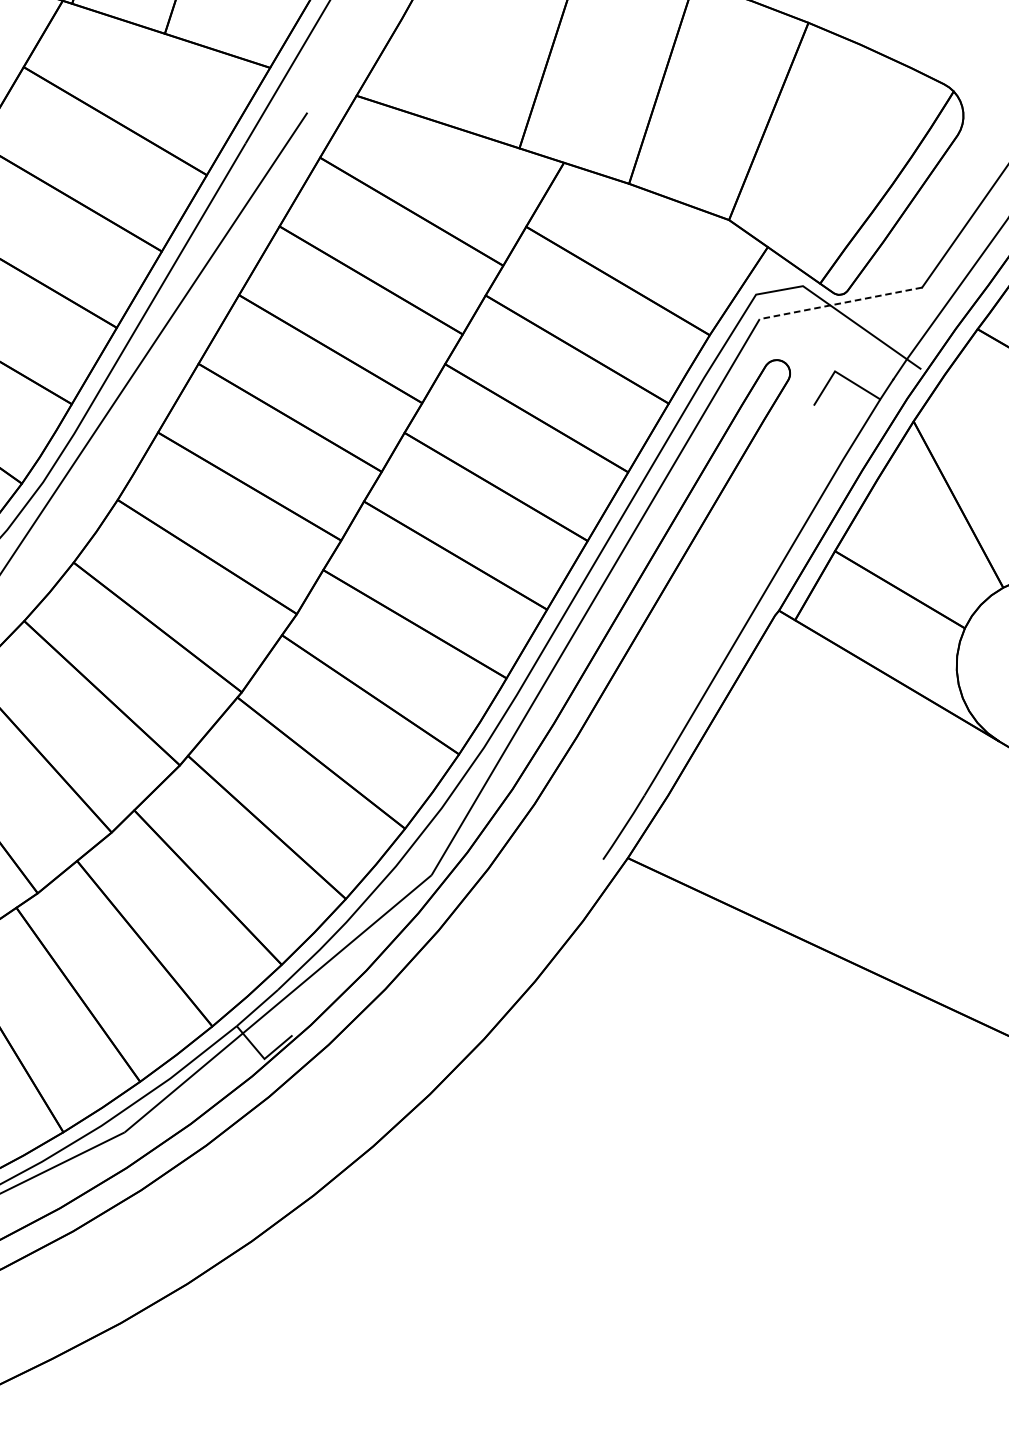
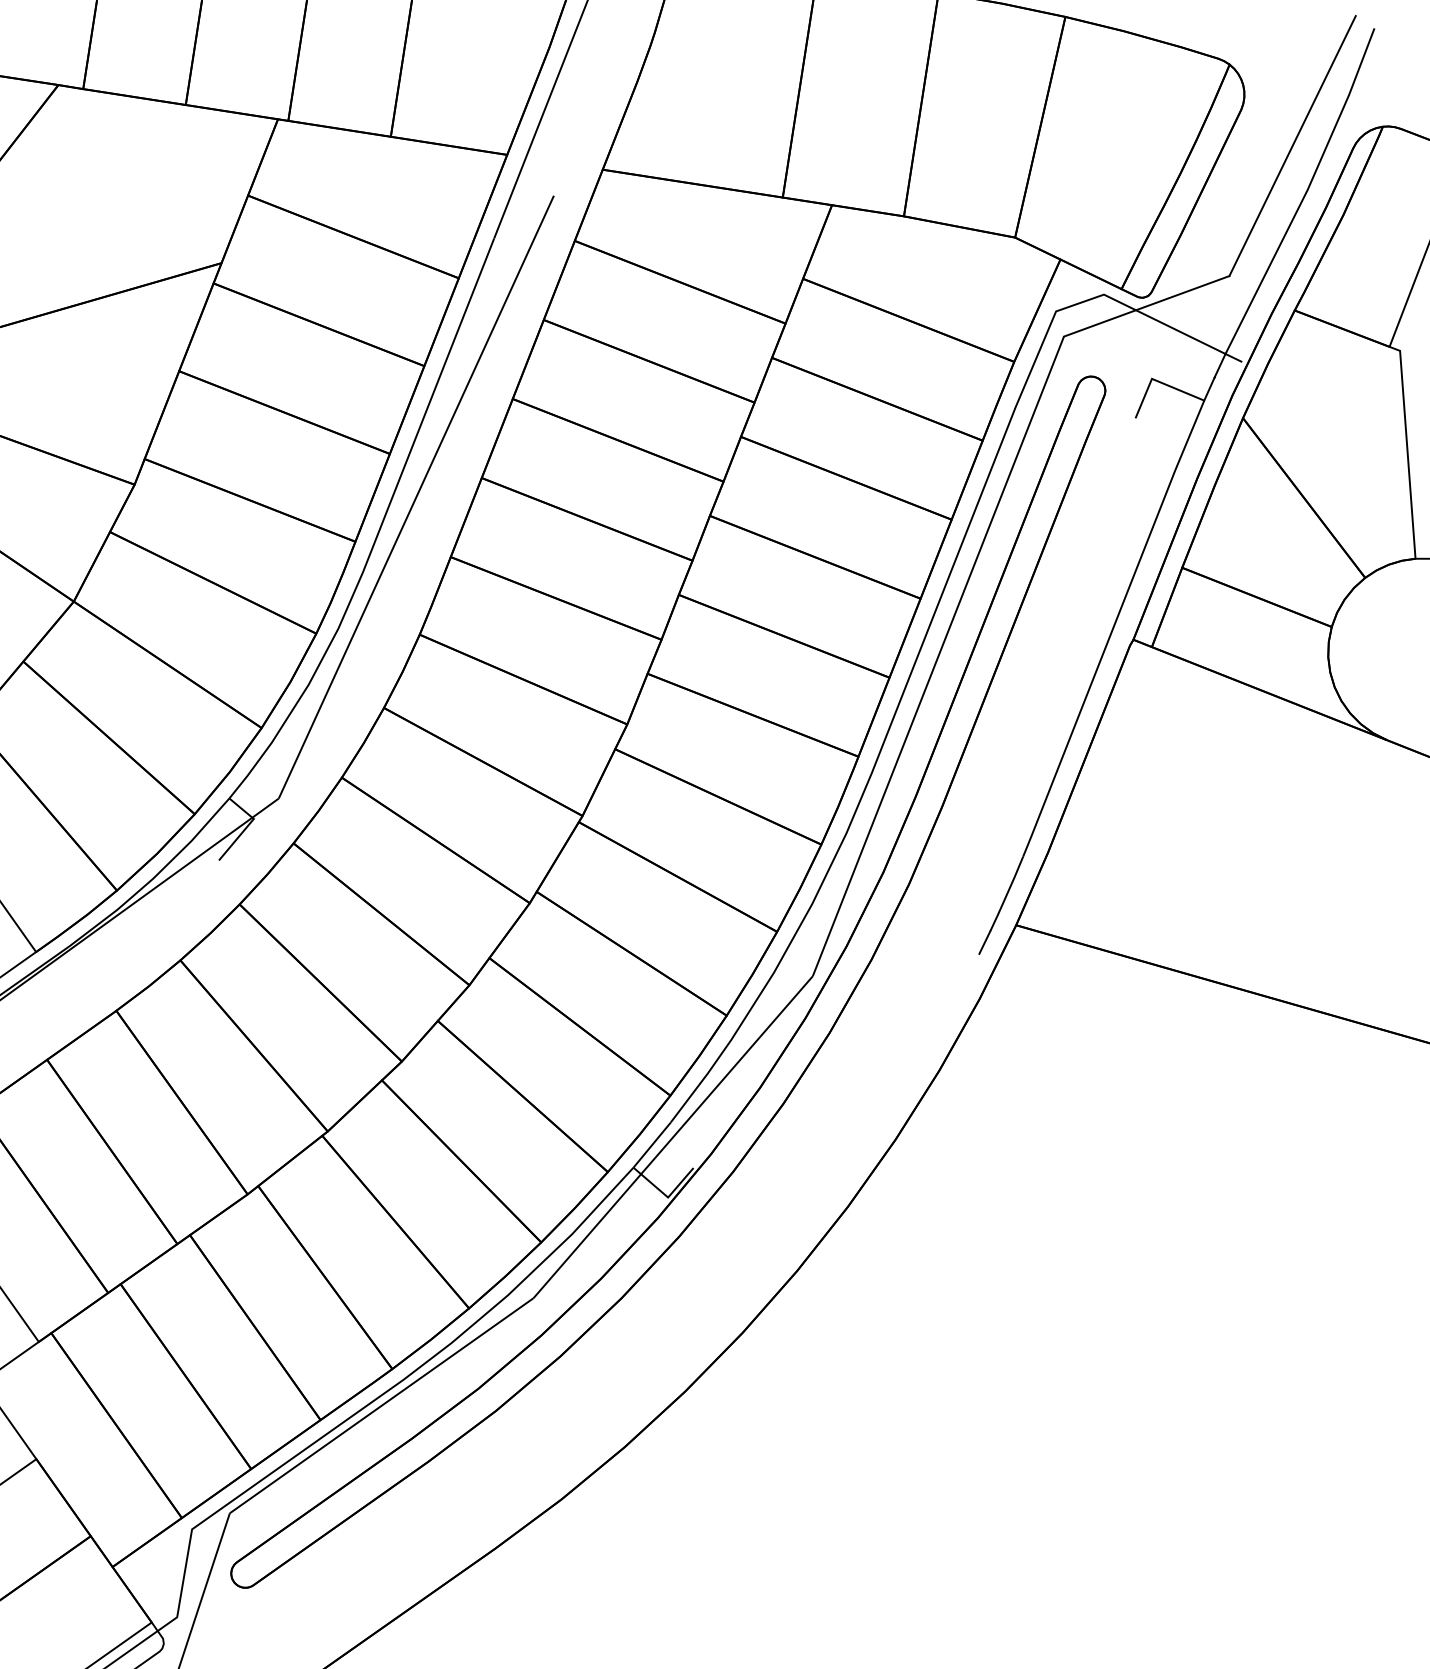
line: (840, 303) -> (1146, 306), dashed -> solid
line: (595, 869) -> (984, 942), added

